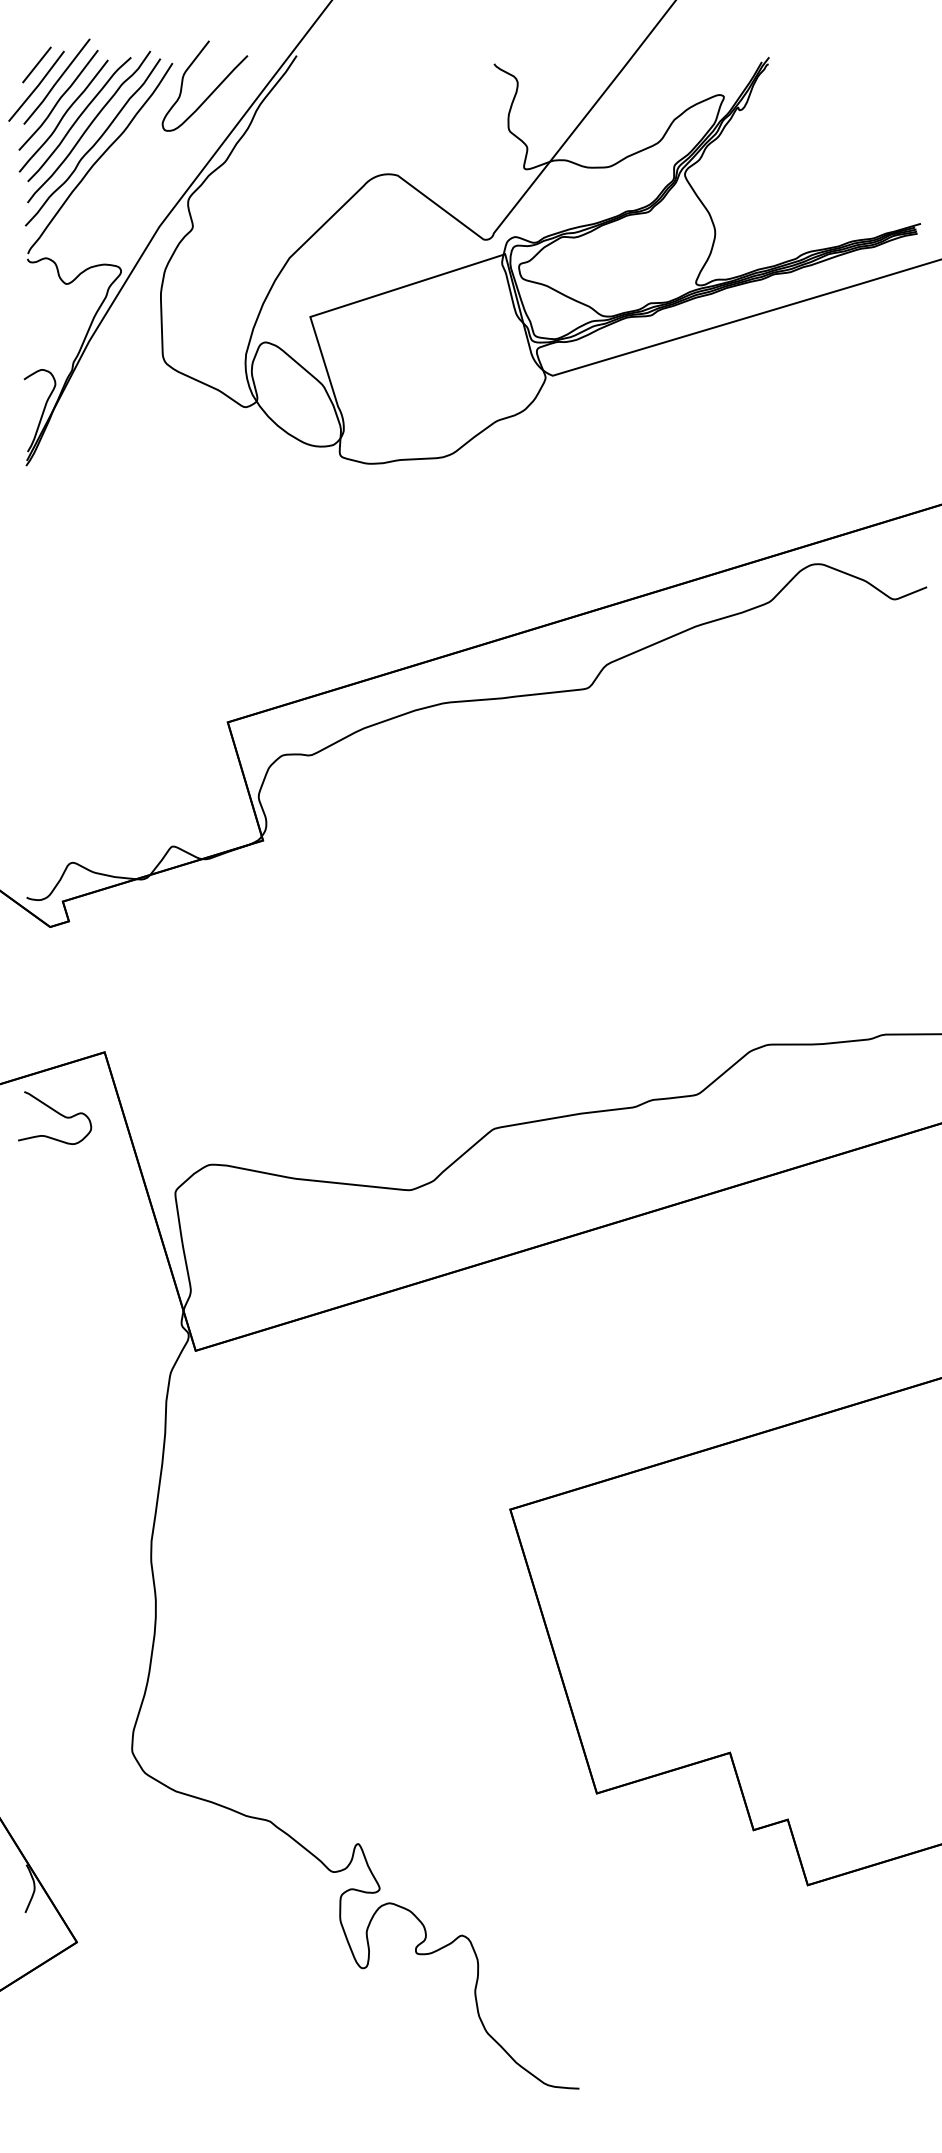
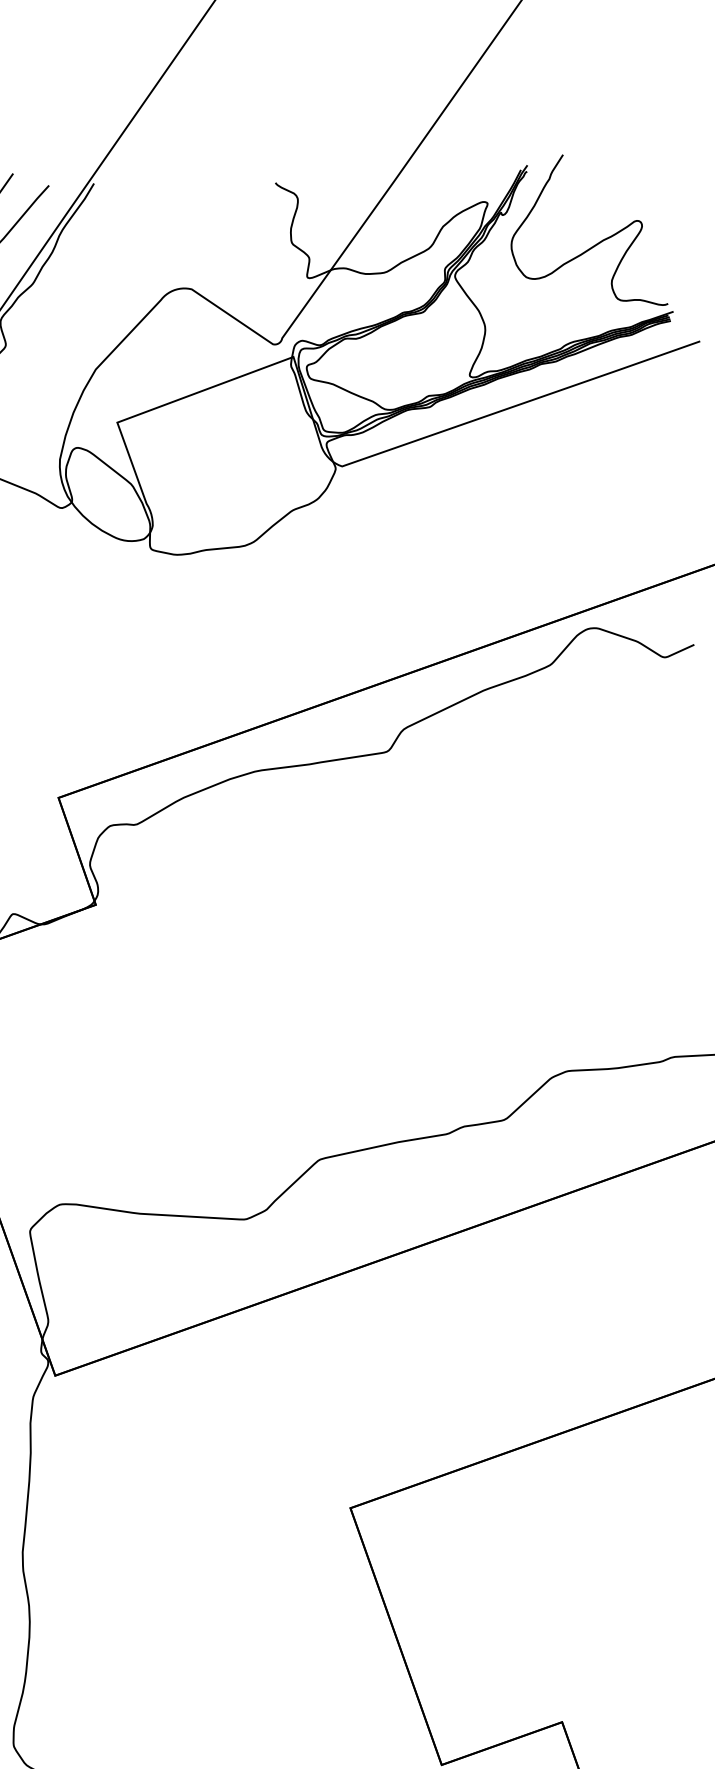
curve: (839, 146) -> (595, 244), added

